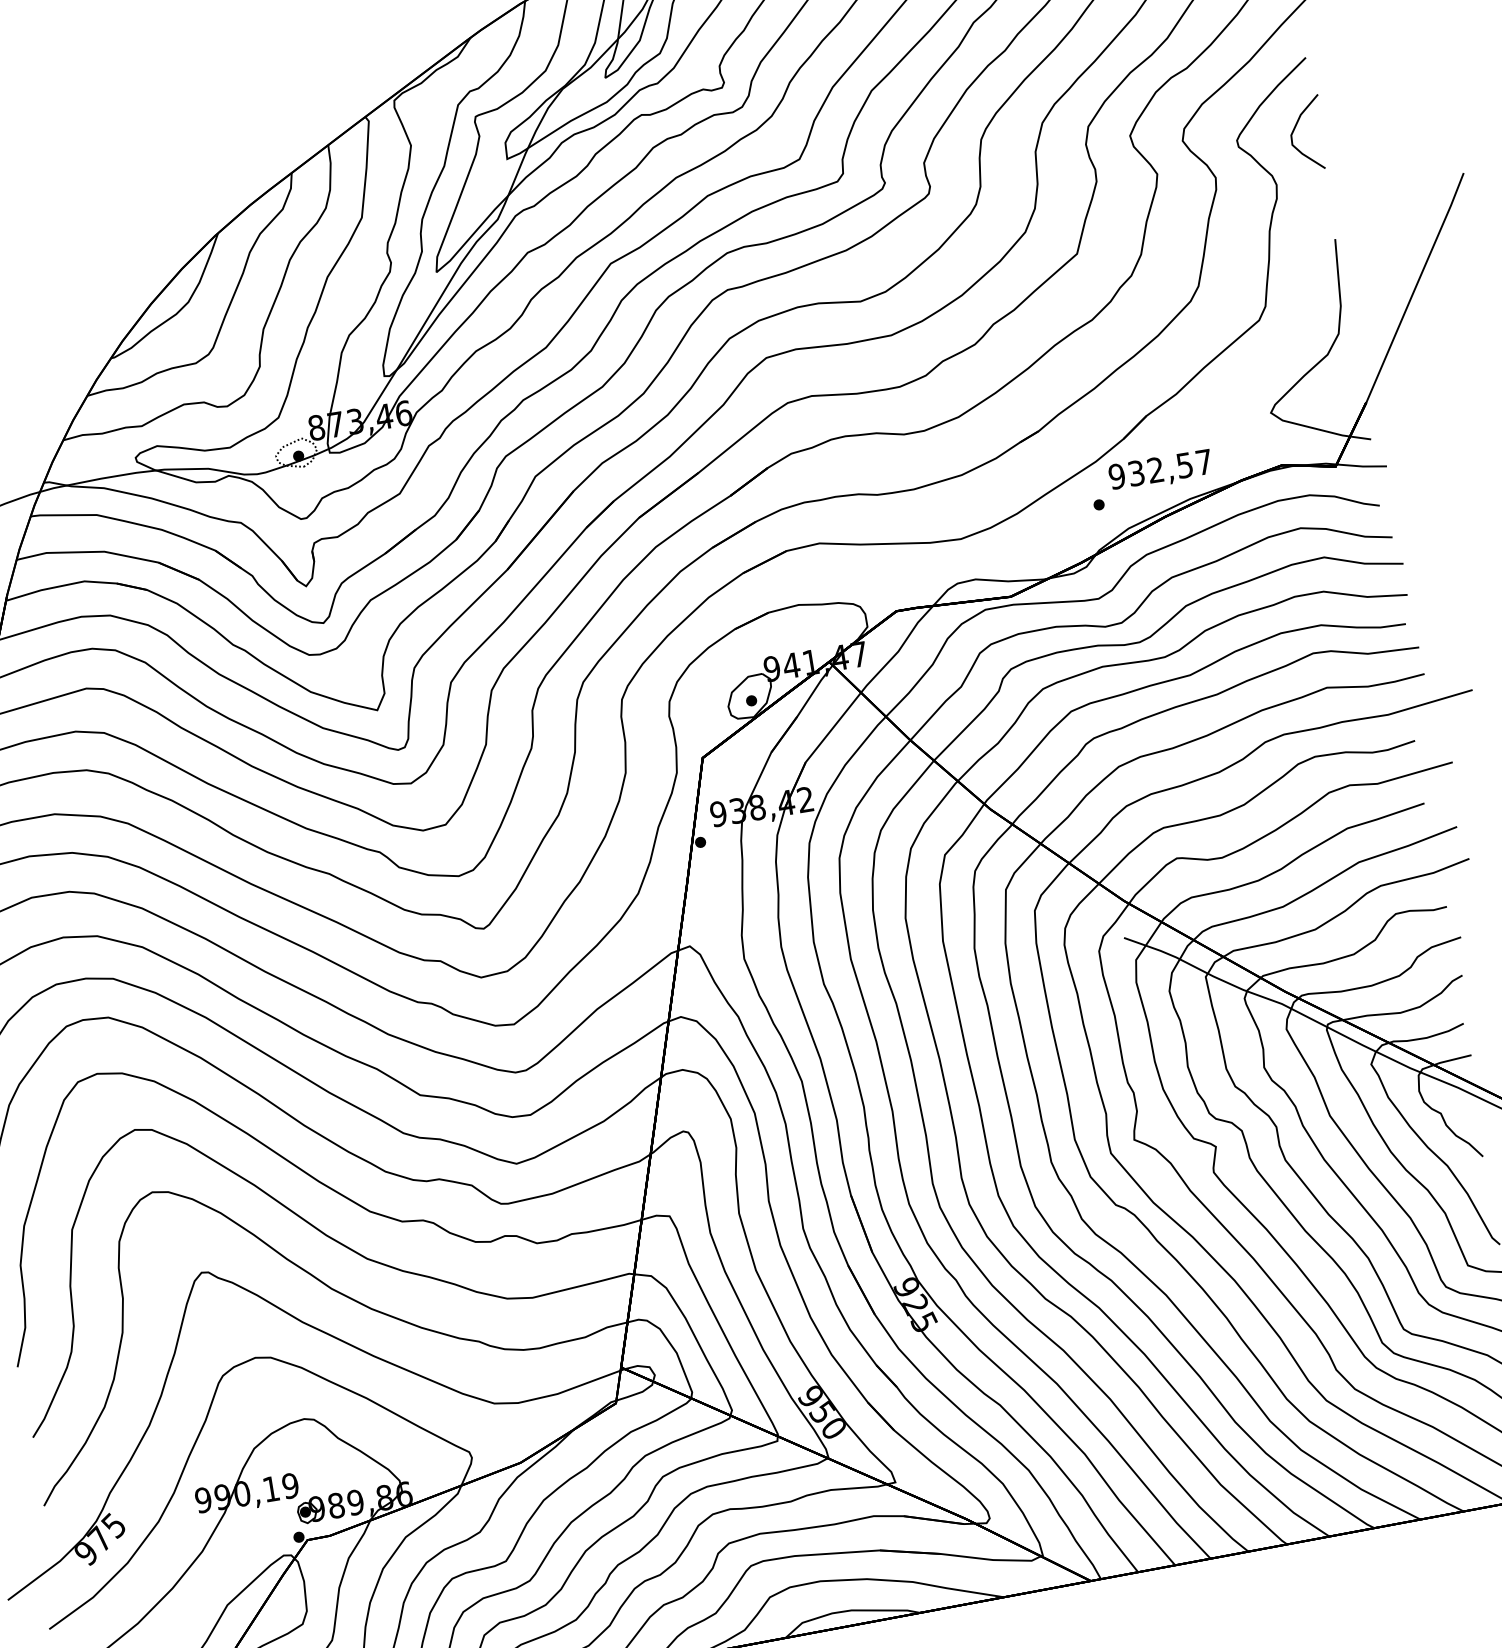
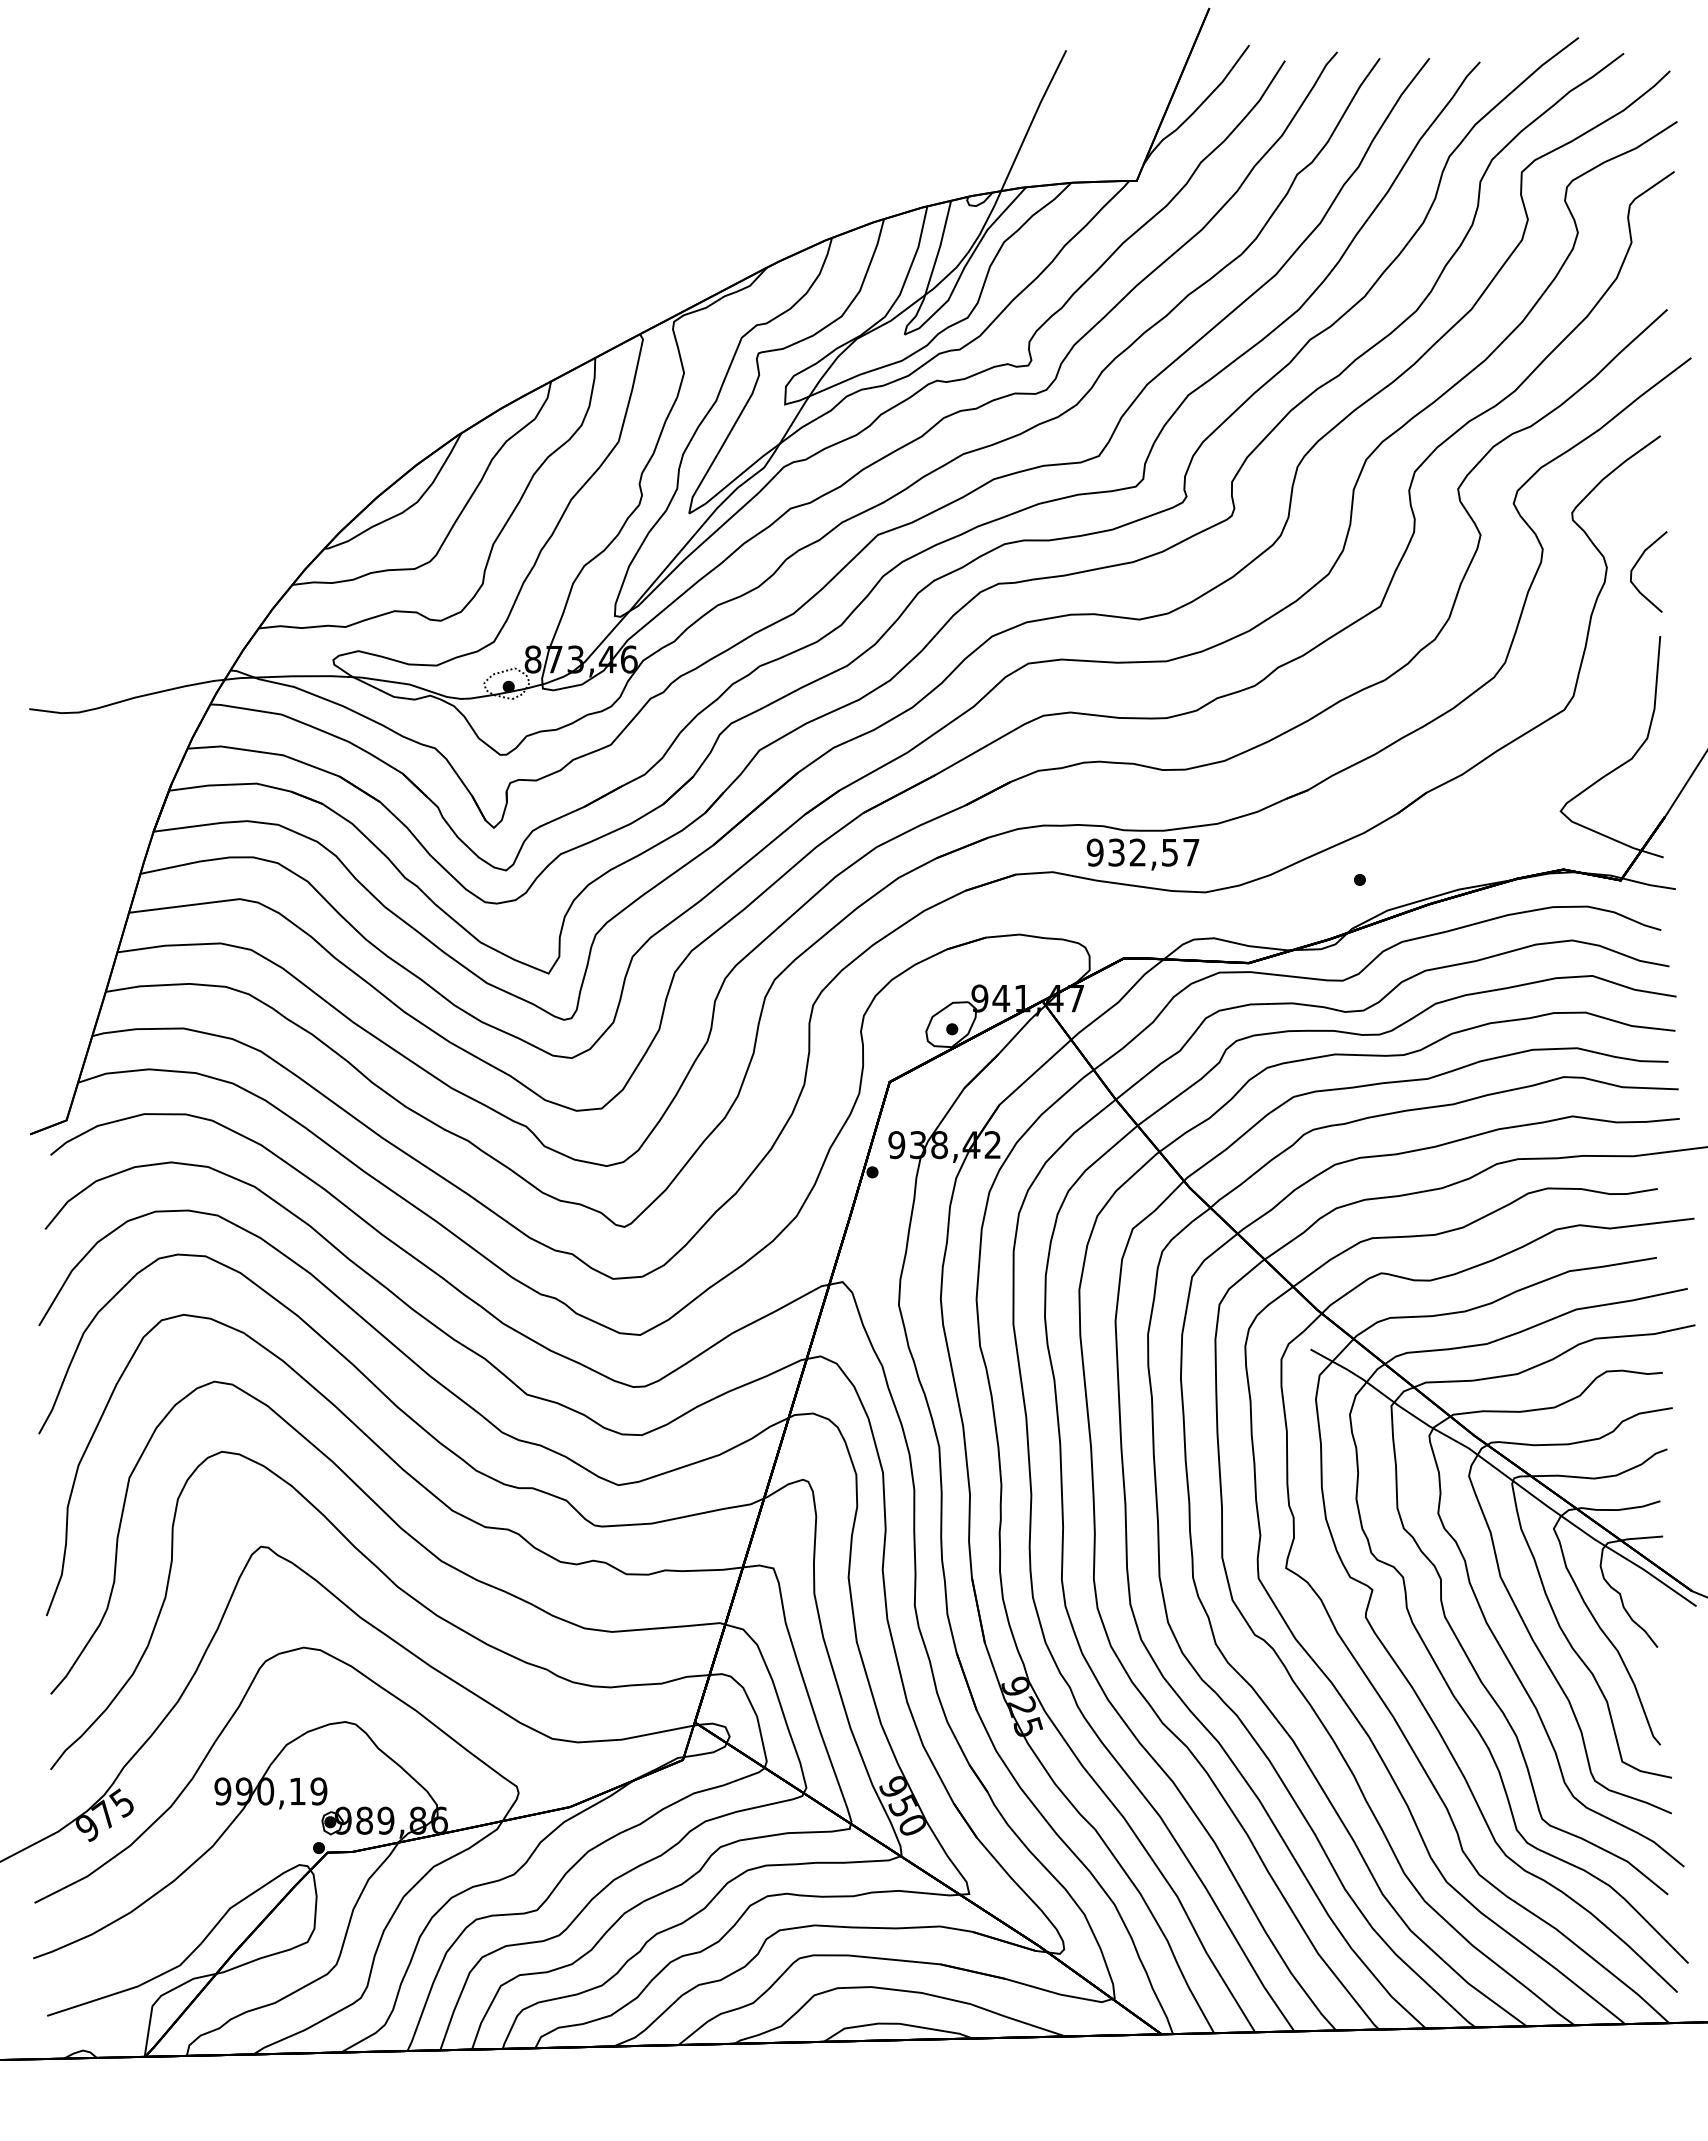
curve: (1295, 129) -> (1636, 565), moved
text: (1160, 471) -> (1142, 854), moved

